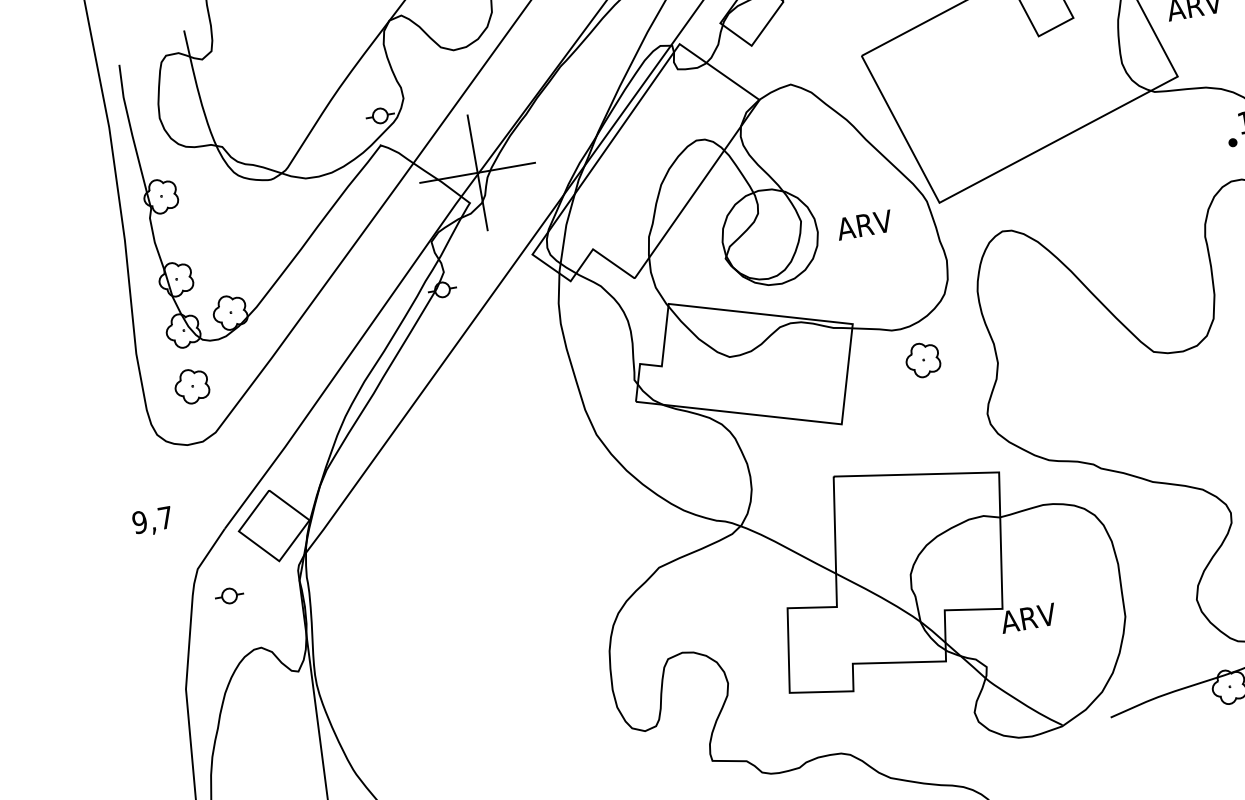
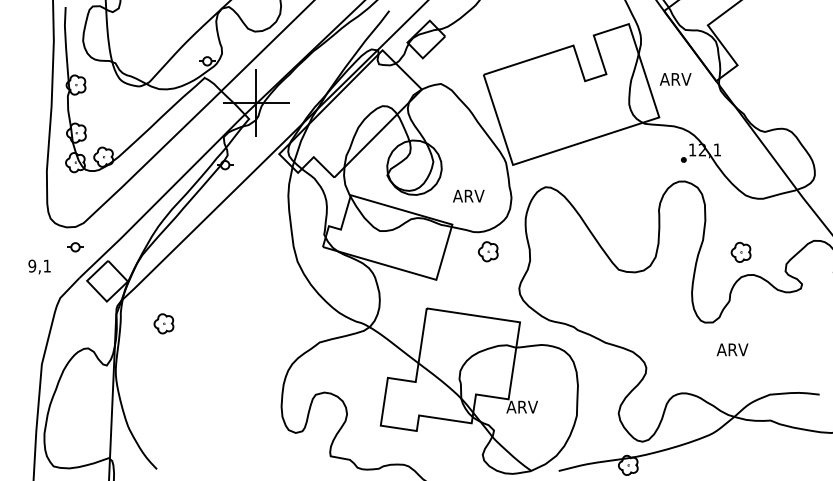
text: (863, 224) -> (468, 195), moved
part: (191, 385) -> (163, 323), moved
text: (164, 517) -> (46, 265), 9,7 -> 9,1
part: (229, 596) -> (75, 247), moved

